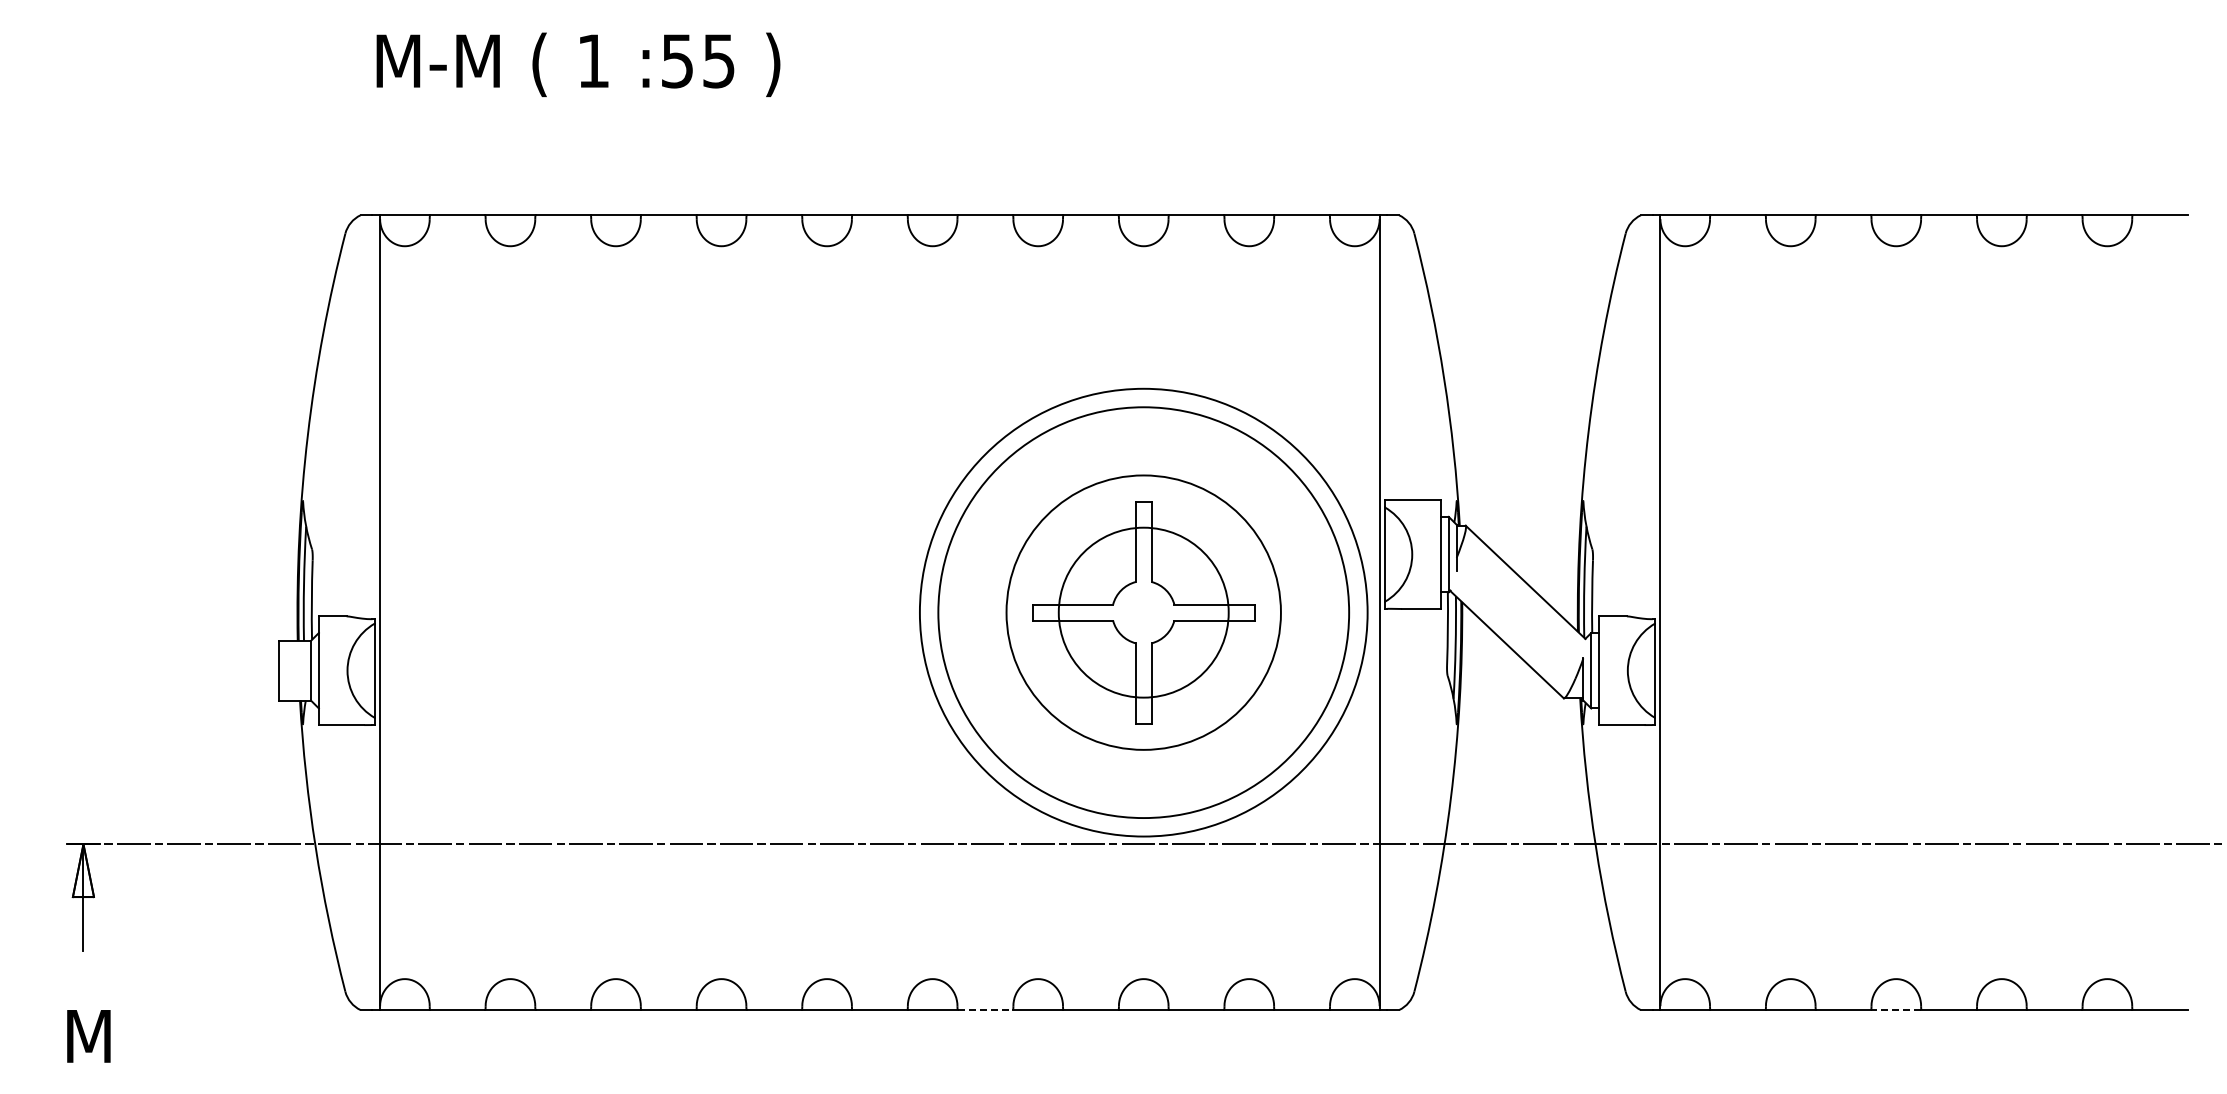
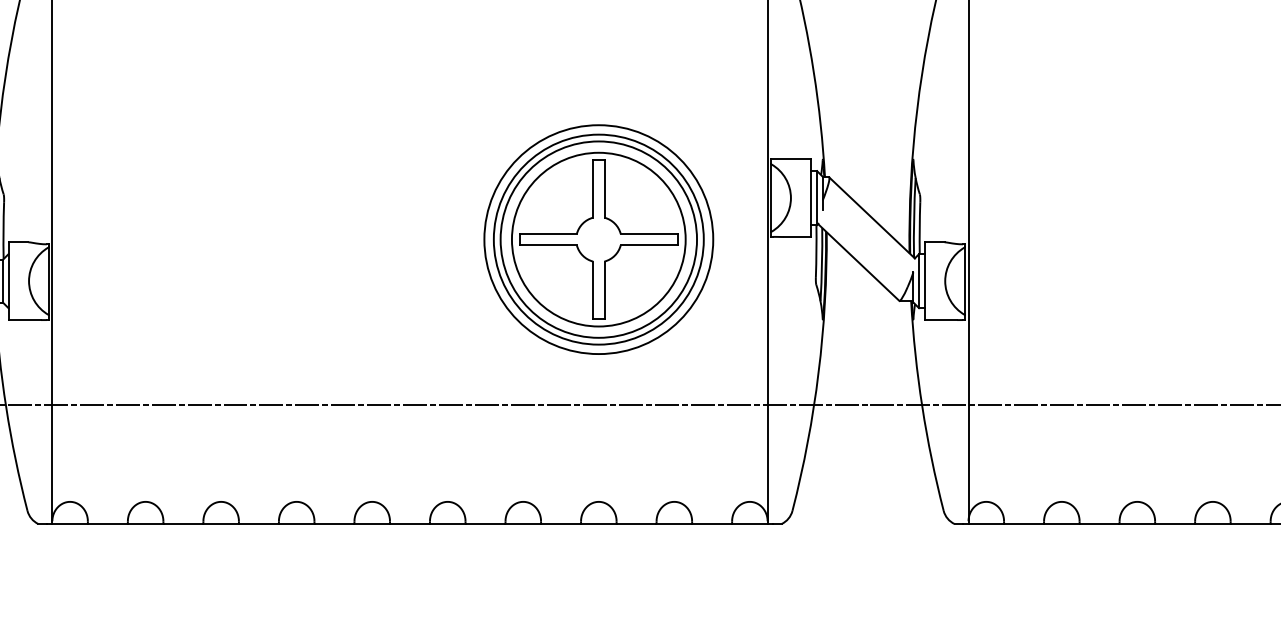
circle: (1143, 612) -> (598, 239), size x0.71
circle: (1143, 612) -> (598, 239), size x0.71
circle: (1143, 612) -> (598, 239), size x1.43
line: (985, 1010) -> (485, 524), dashed -> solid
line: (1895, 1010) -> (1136, 524), dashed -> solid

